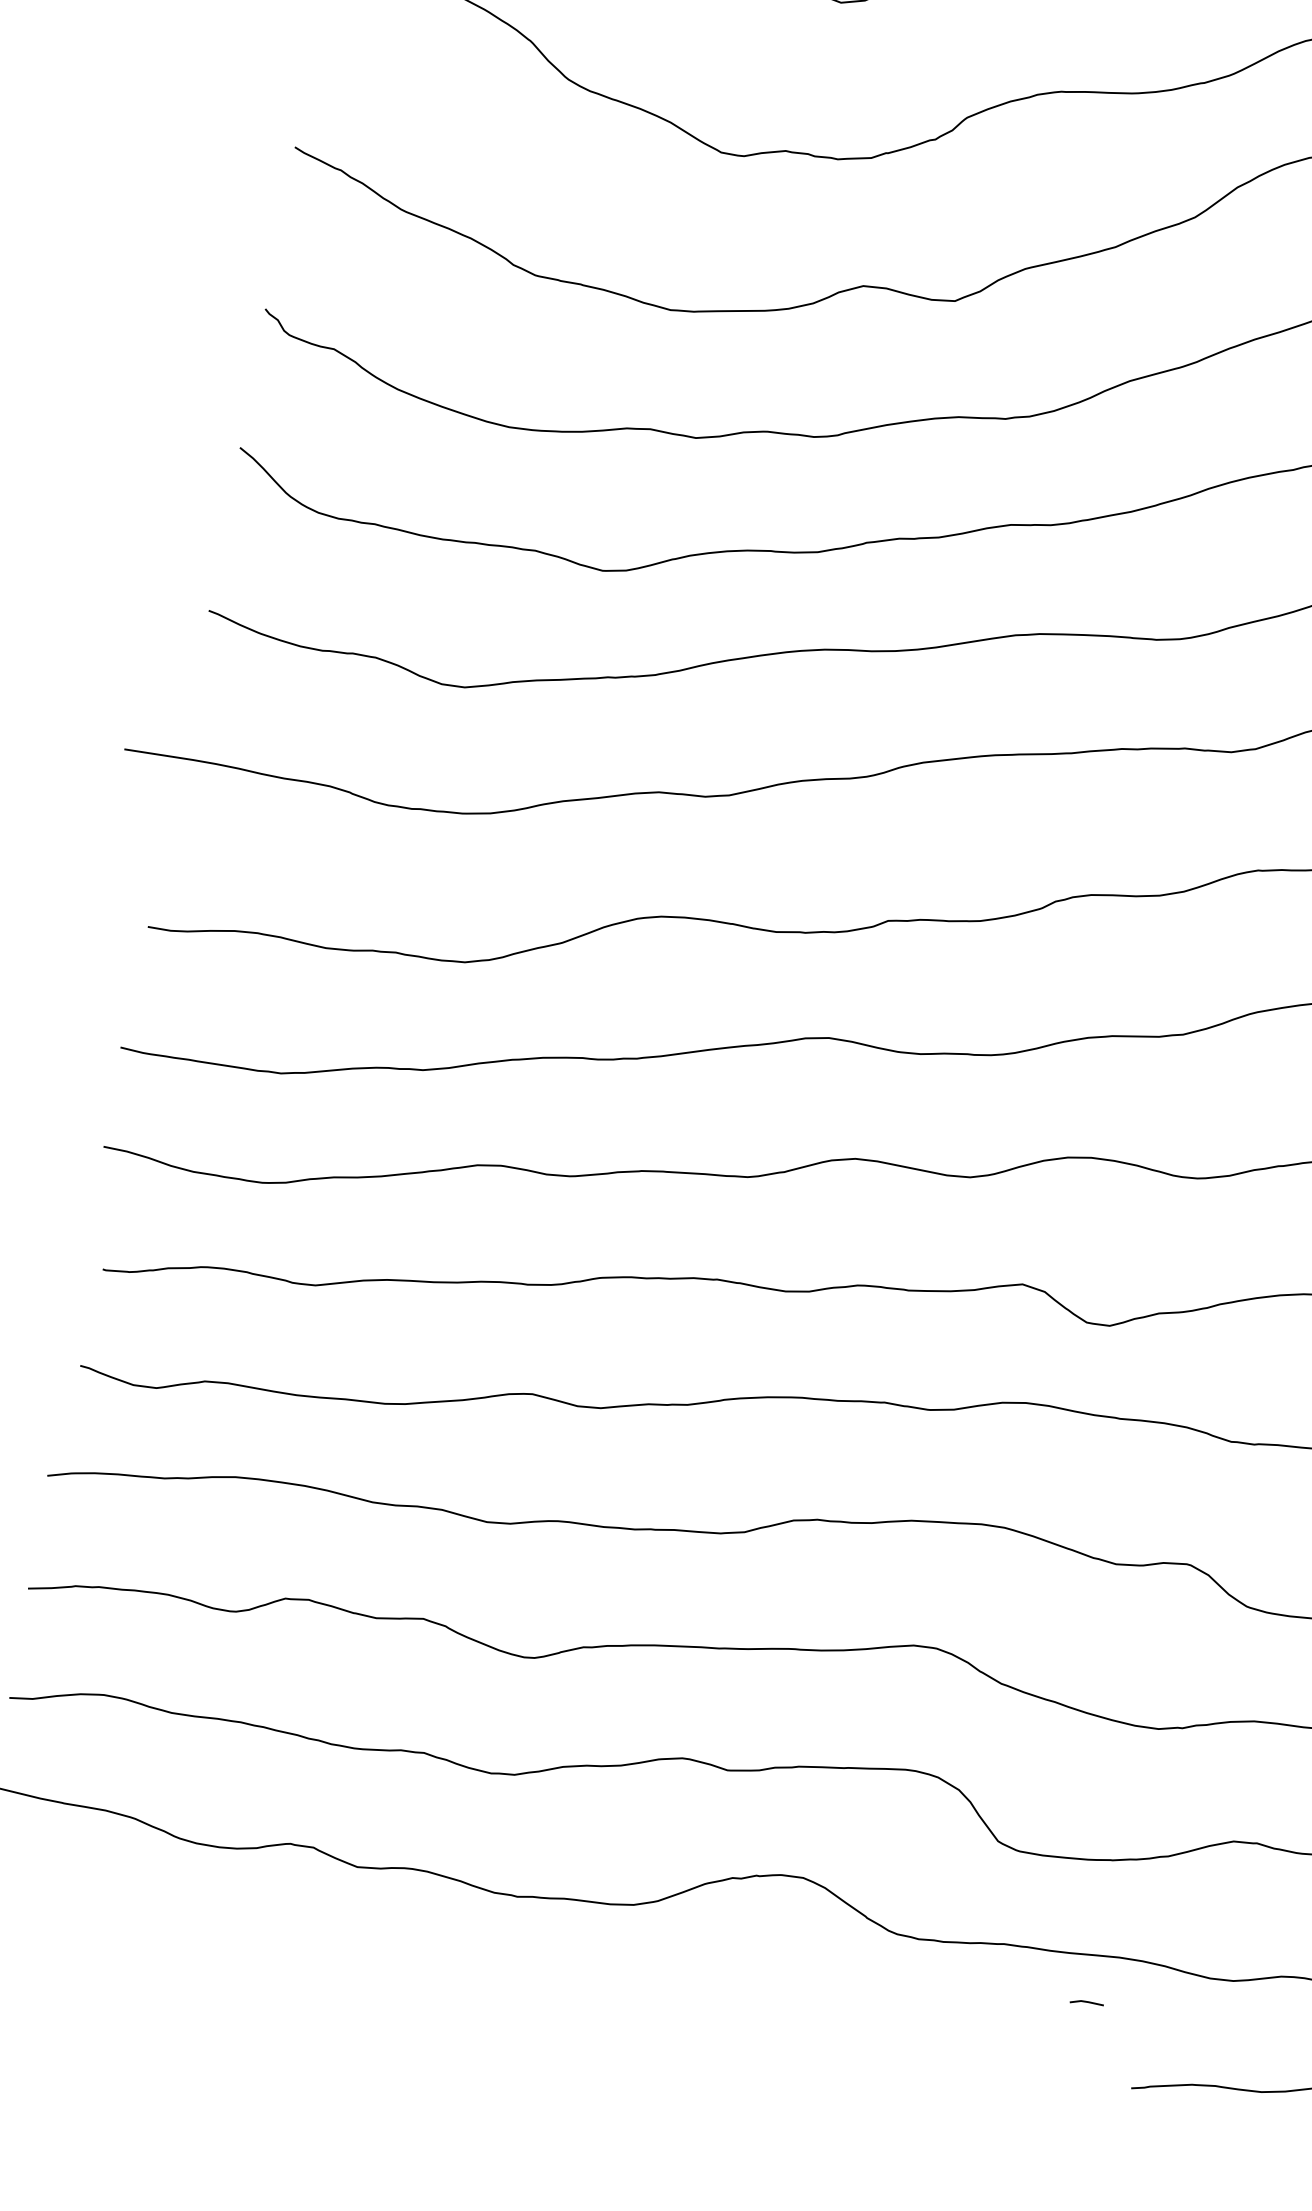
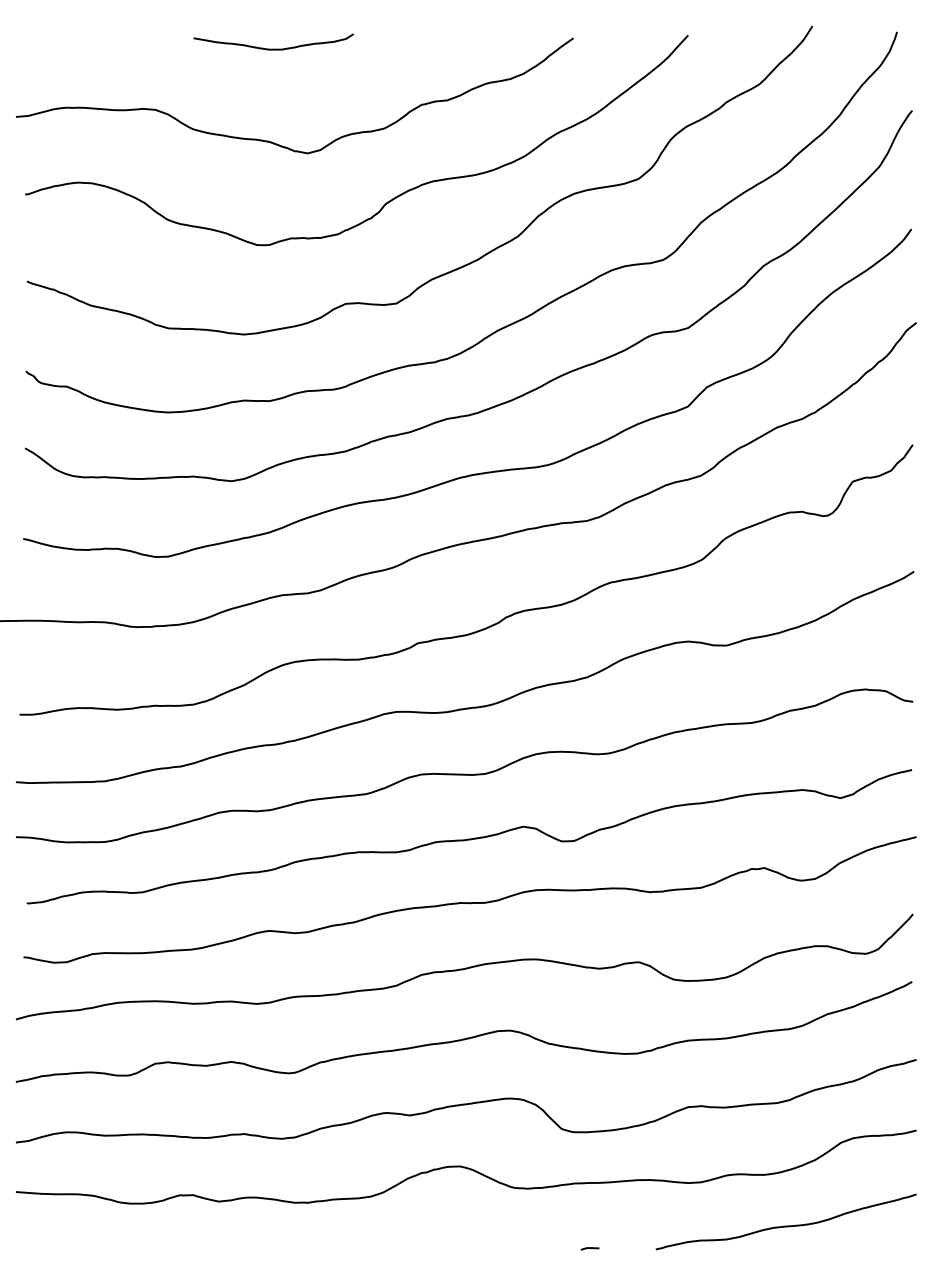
line: (1085, 2002) -> (589, 1248), moved

